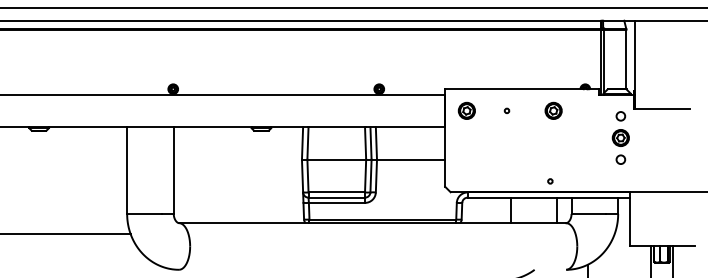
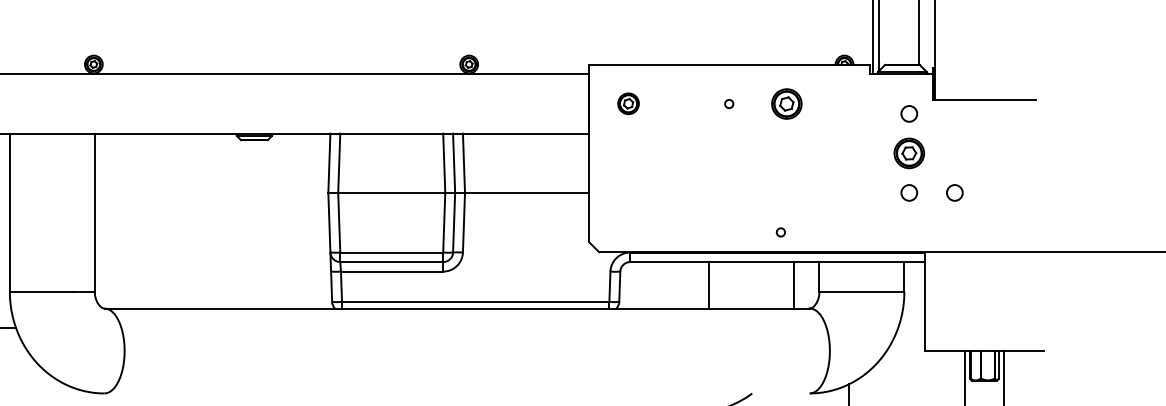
part: (466, 110) -> (628, 103), size x0.7
circle: (506, 110) -> (728, 103), moved
circle: (645, 159) -> (954, 192), added

